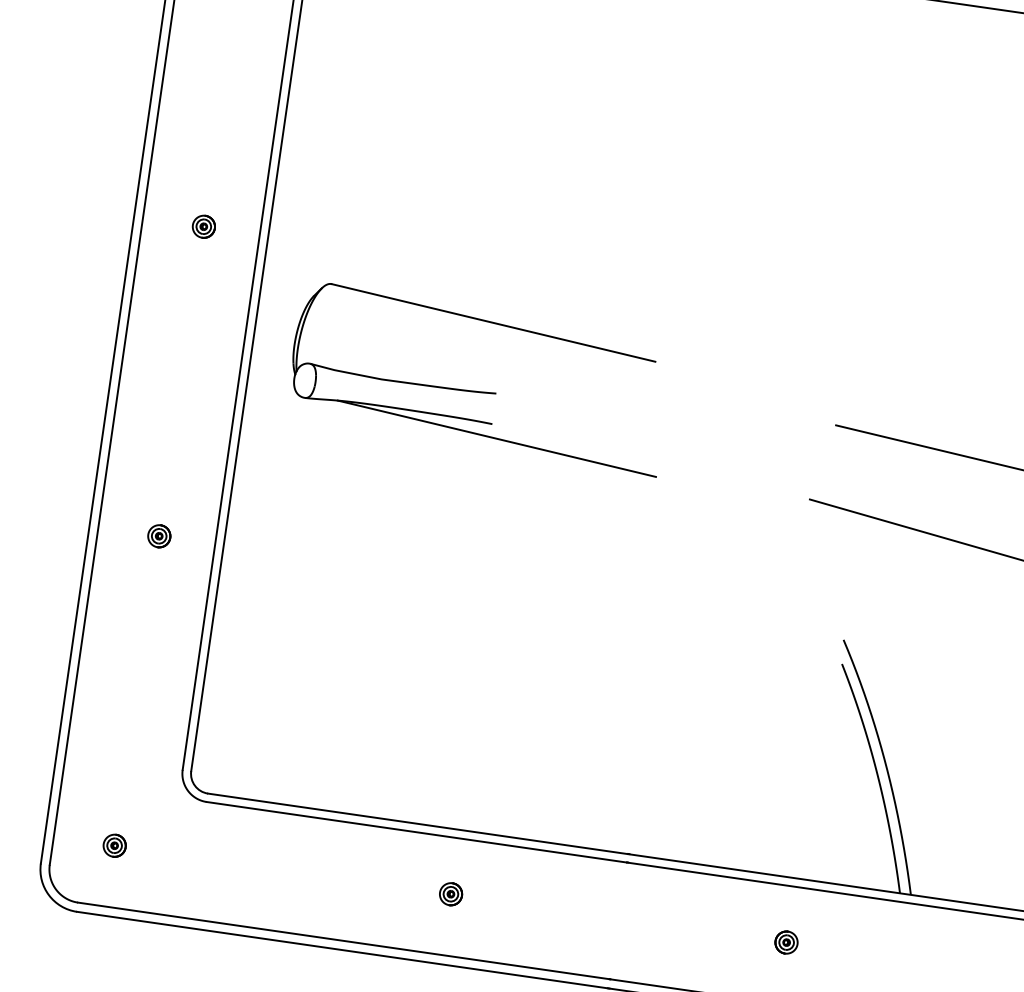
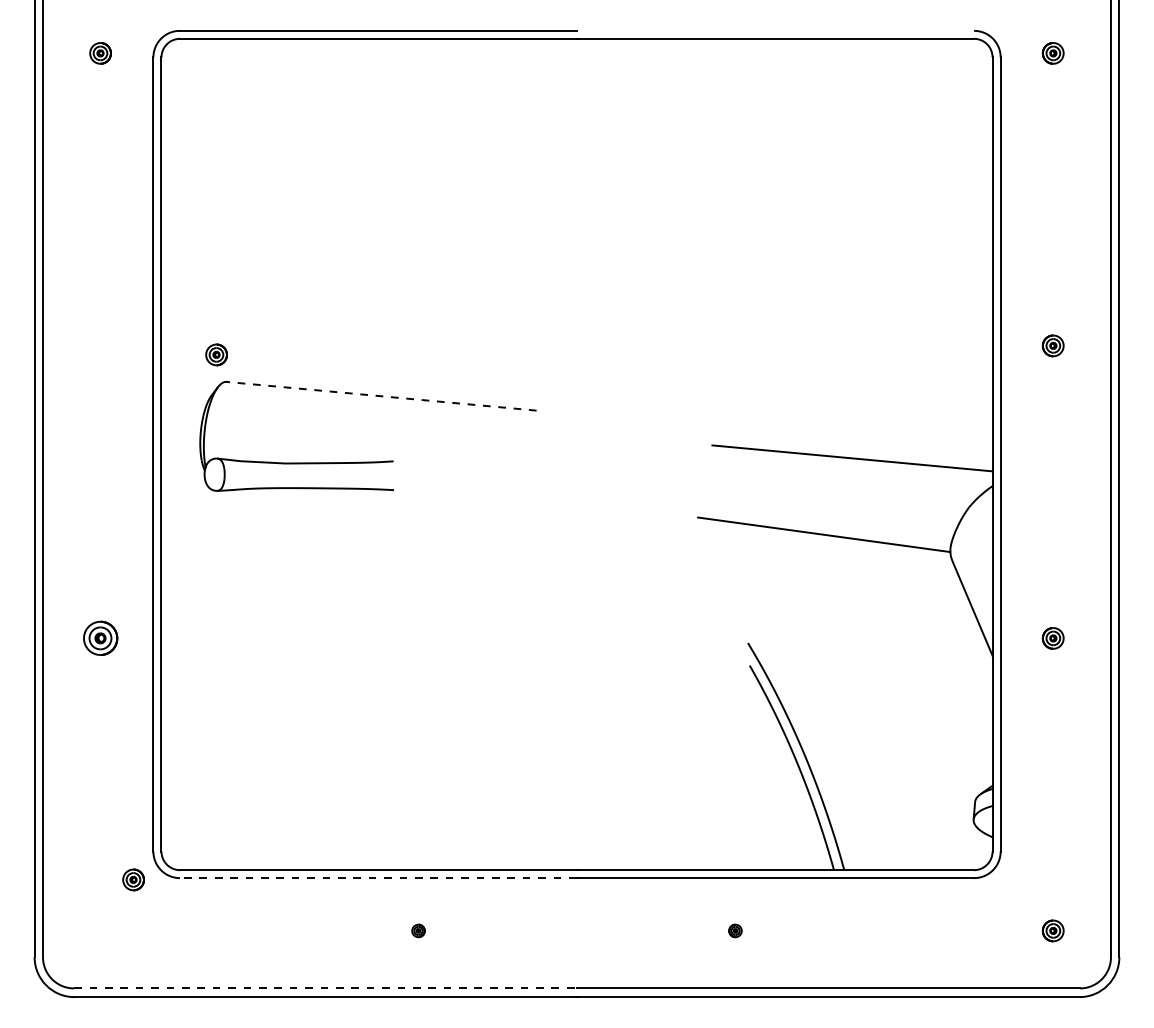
part: (203, 226) -> (216, 354), moved
line: (493, 323) -> (381, 396), solid -> dashed
line: (496, 438) -> (399, 502), removed
part: (159, 536) -> (100, 638), size x1.6
line: (415, 832) -> (377, 878), solid -> dashed
part: (114, 845) -> (133, 879), moved
part: (451, 893) -> (418, 930), size x0.6
line: (343, 940) -> (325, 988), solid -> dashed
part: (786, 942) -> (735, 930), size x0.6

